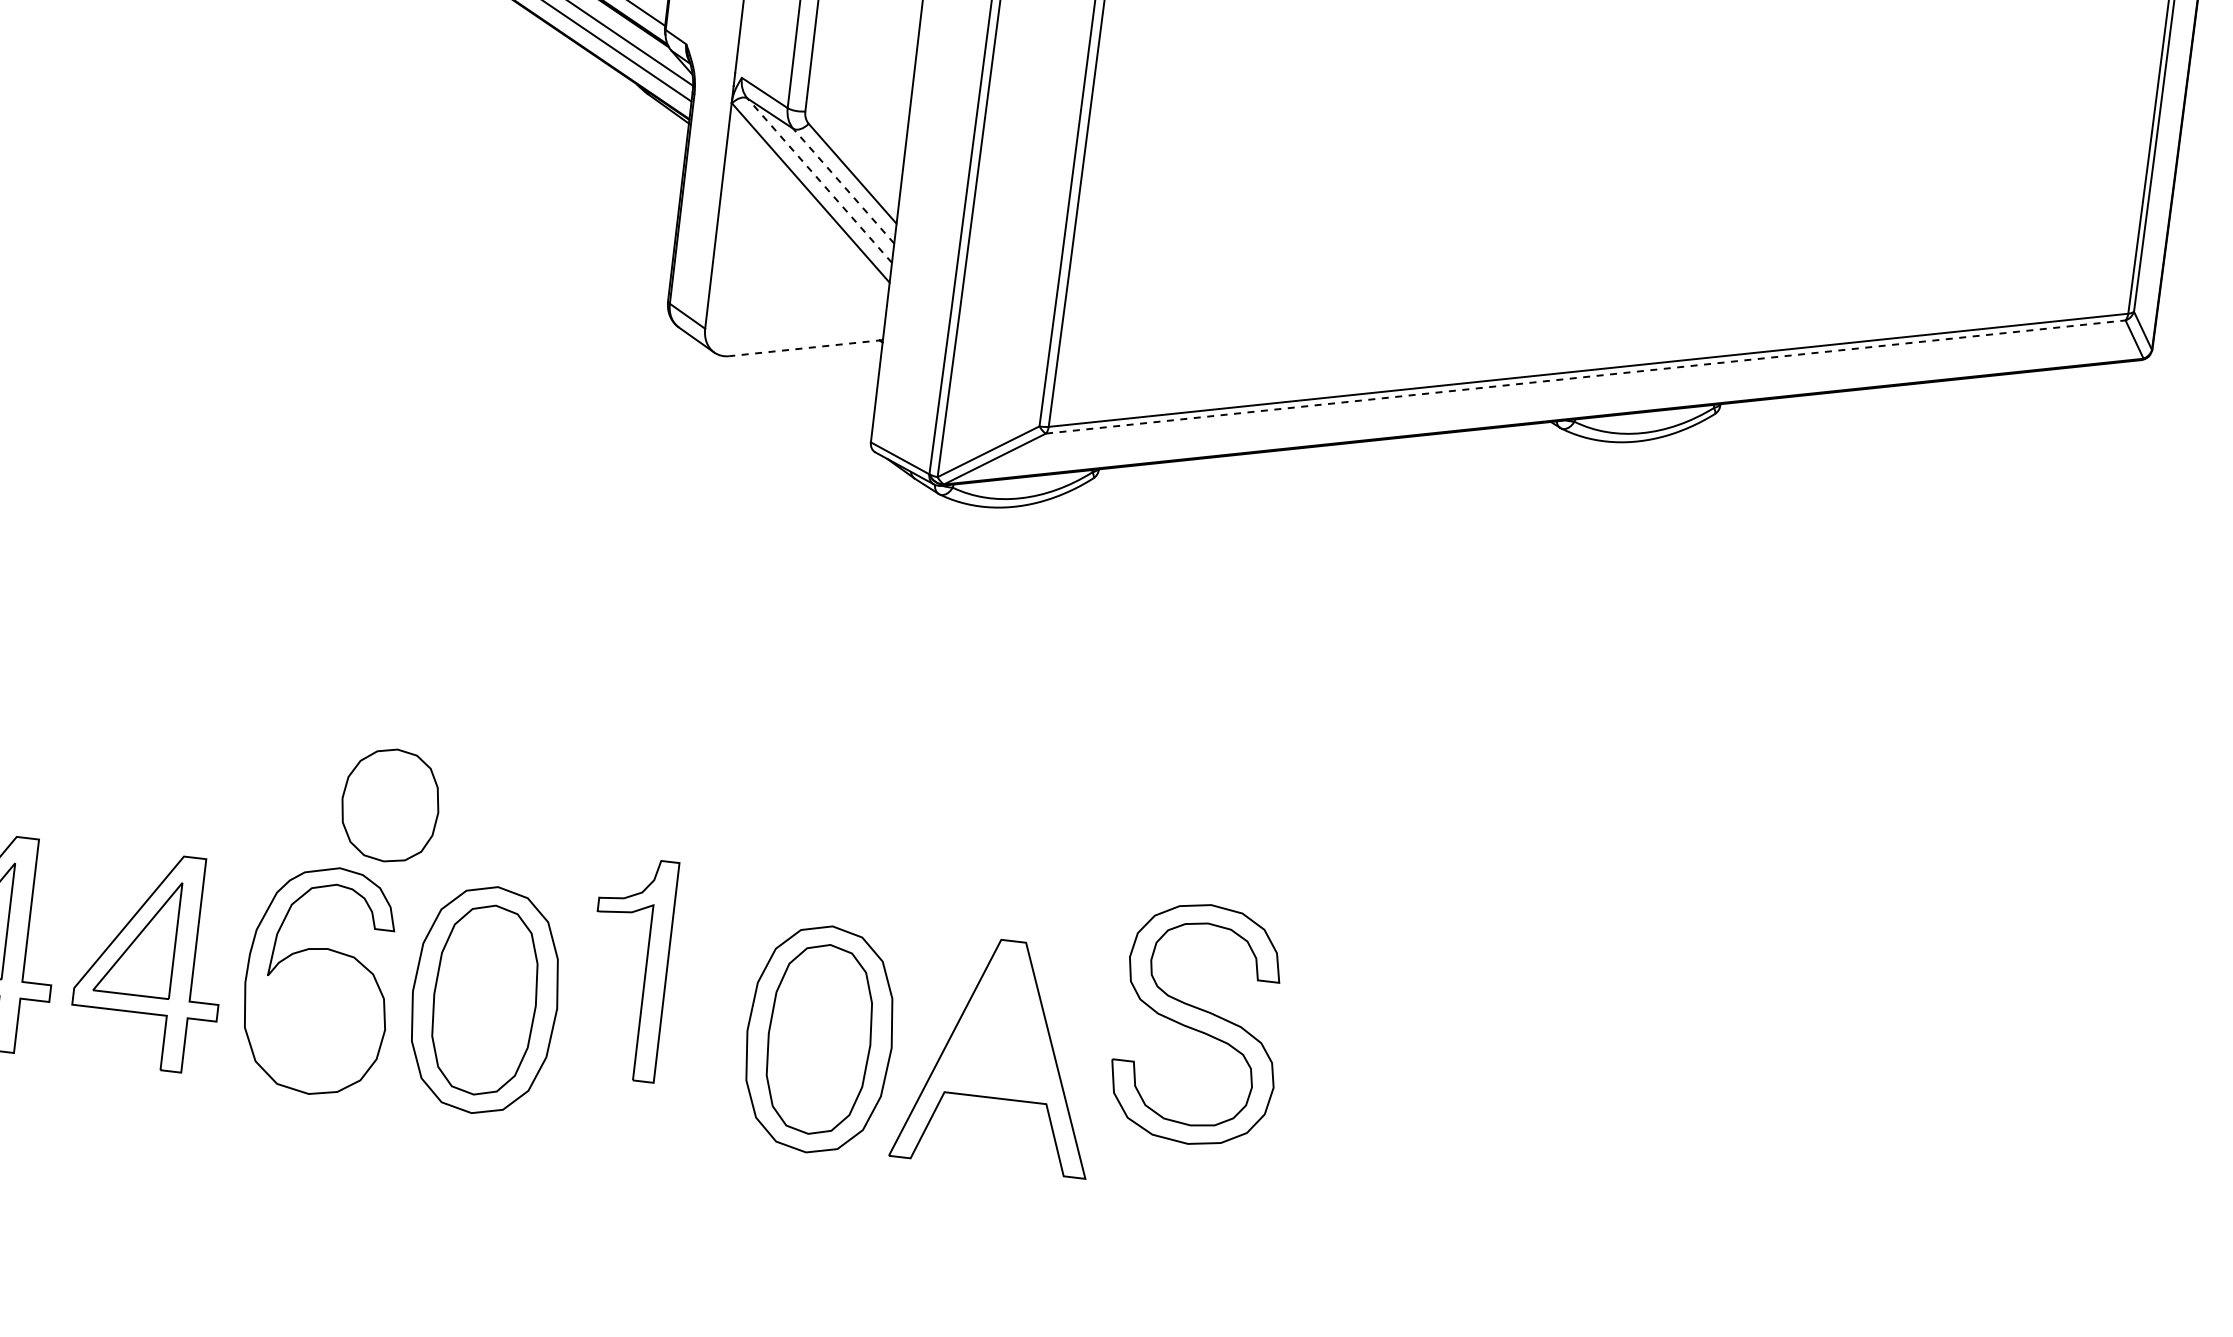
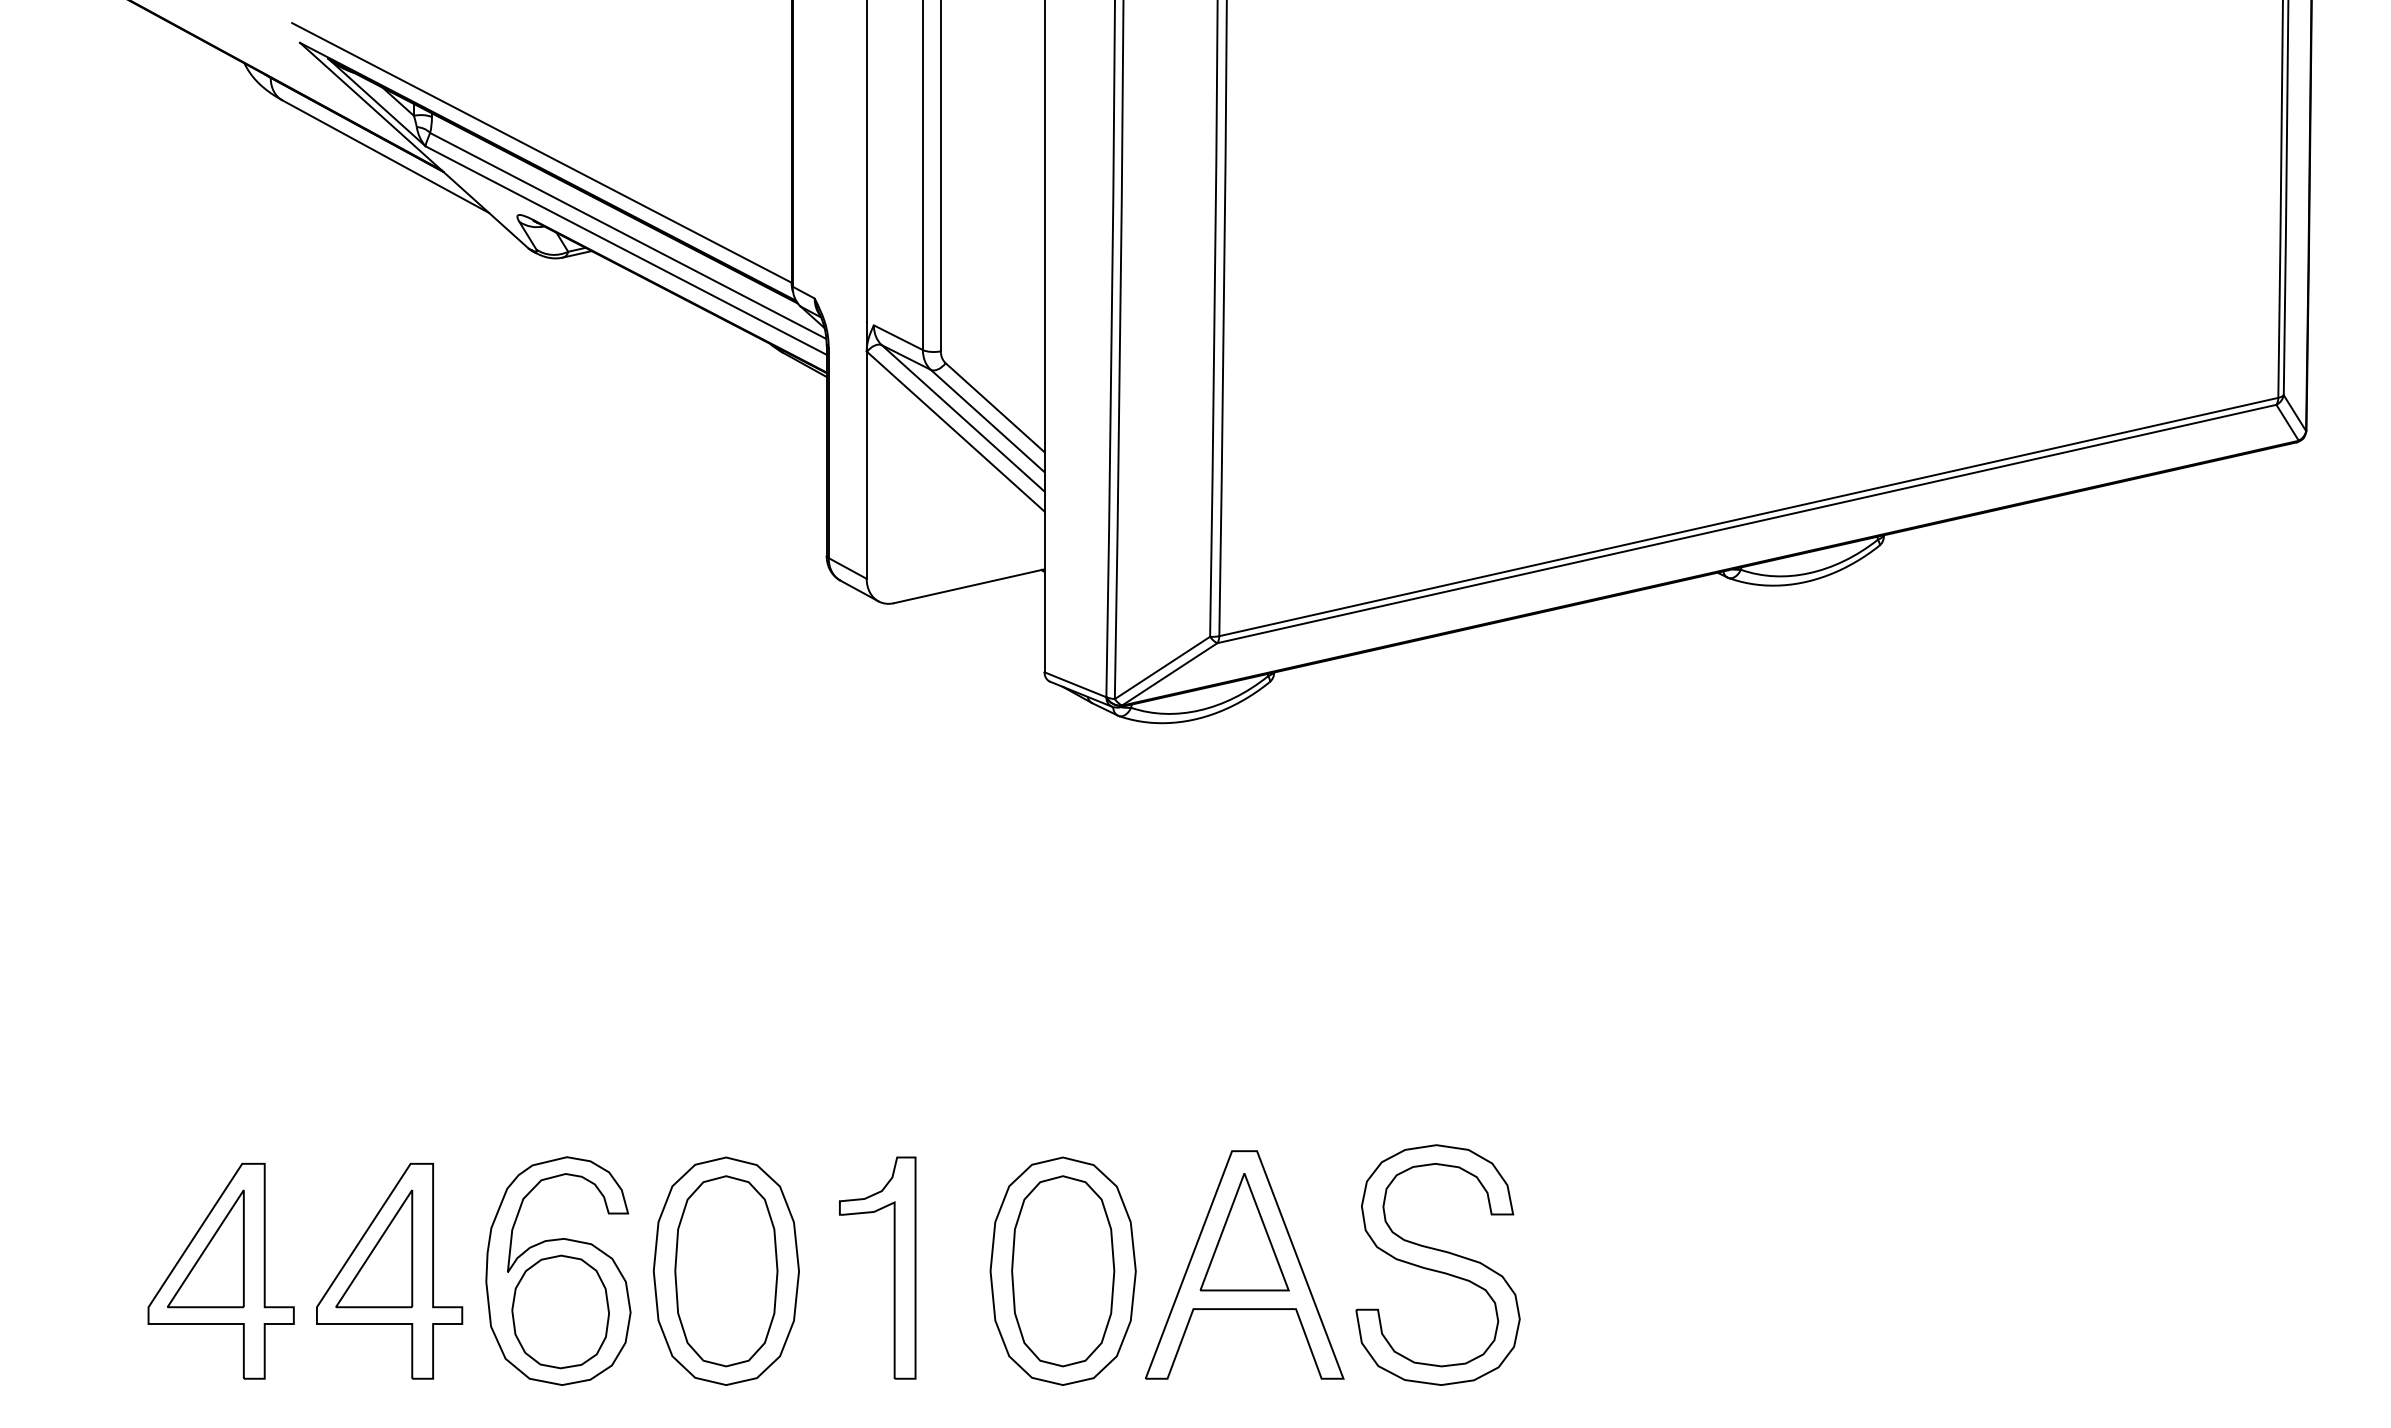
line: (819, 180) -> (962, 418), dashed -> solid
line: (843, 185) -> (987, 420), dashed -> solid
line: (805, 348) -> (968, 586), dashed -> solid
line: (1585, 377) -> (1746, 524), dashed -> solid
part: (390, 804) -> (560, 1311), moved
part: (644, 969) -> (893, 1267), moved
part: (1004, 1022) -> (1244, 1232), added
part: (1198, 1023) -> (1437, 1264), moved

